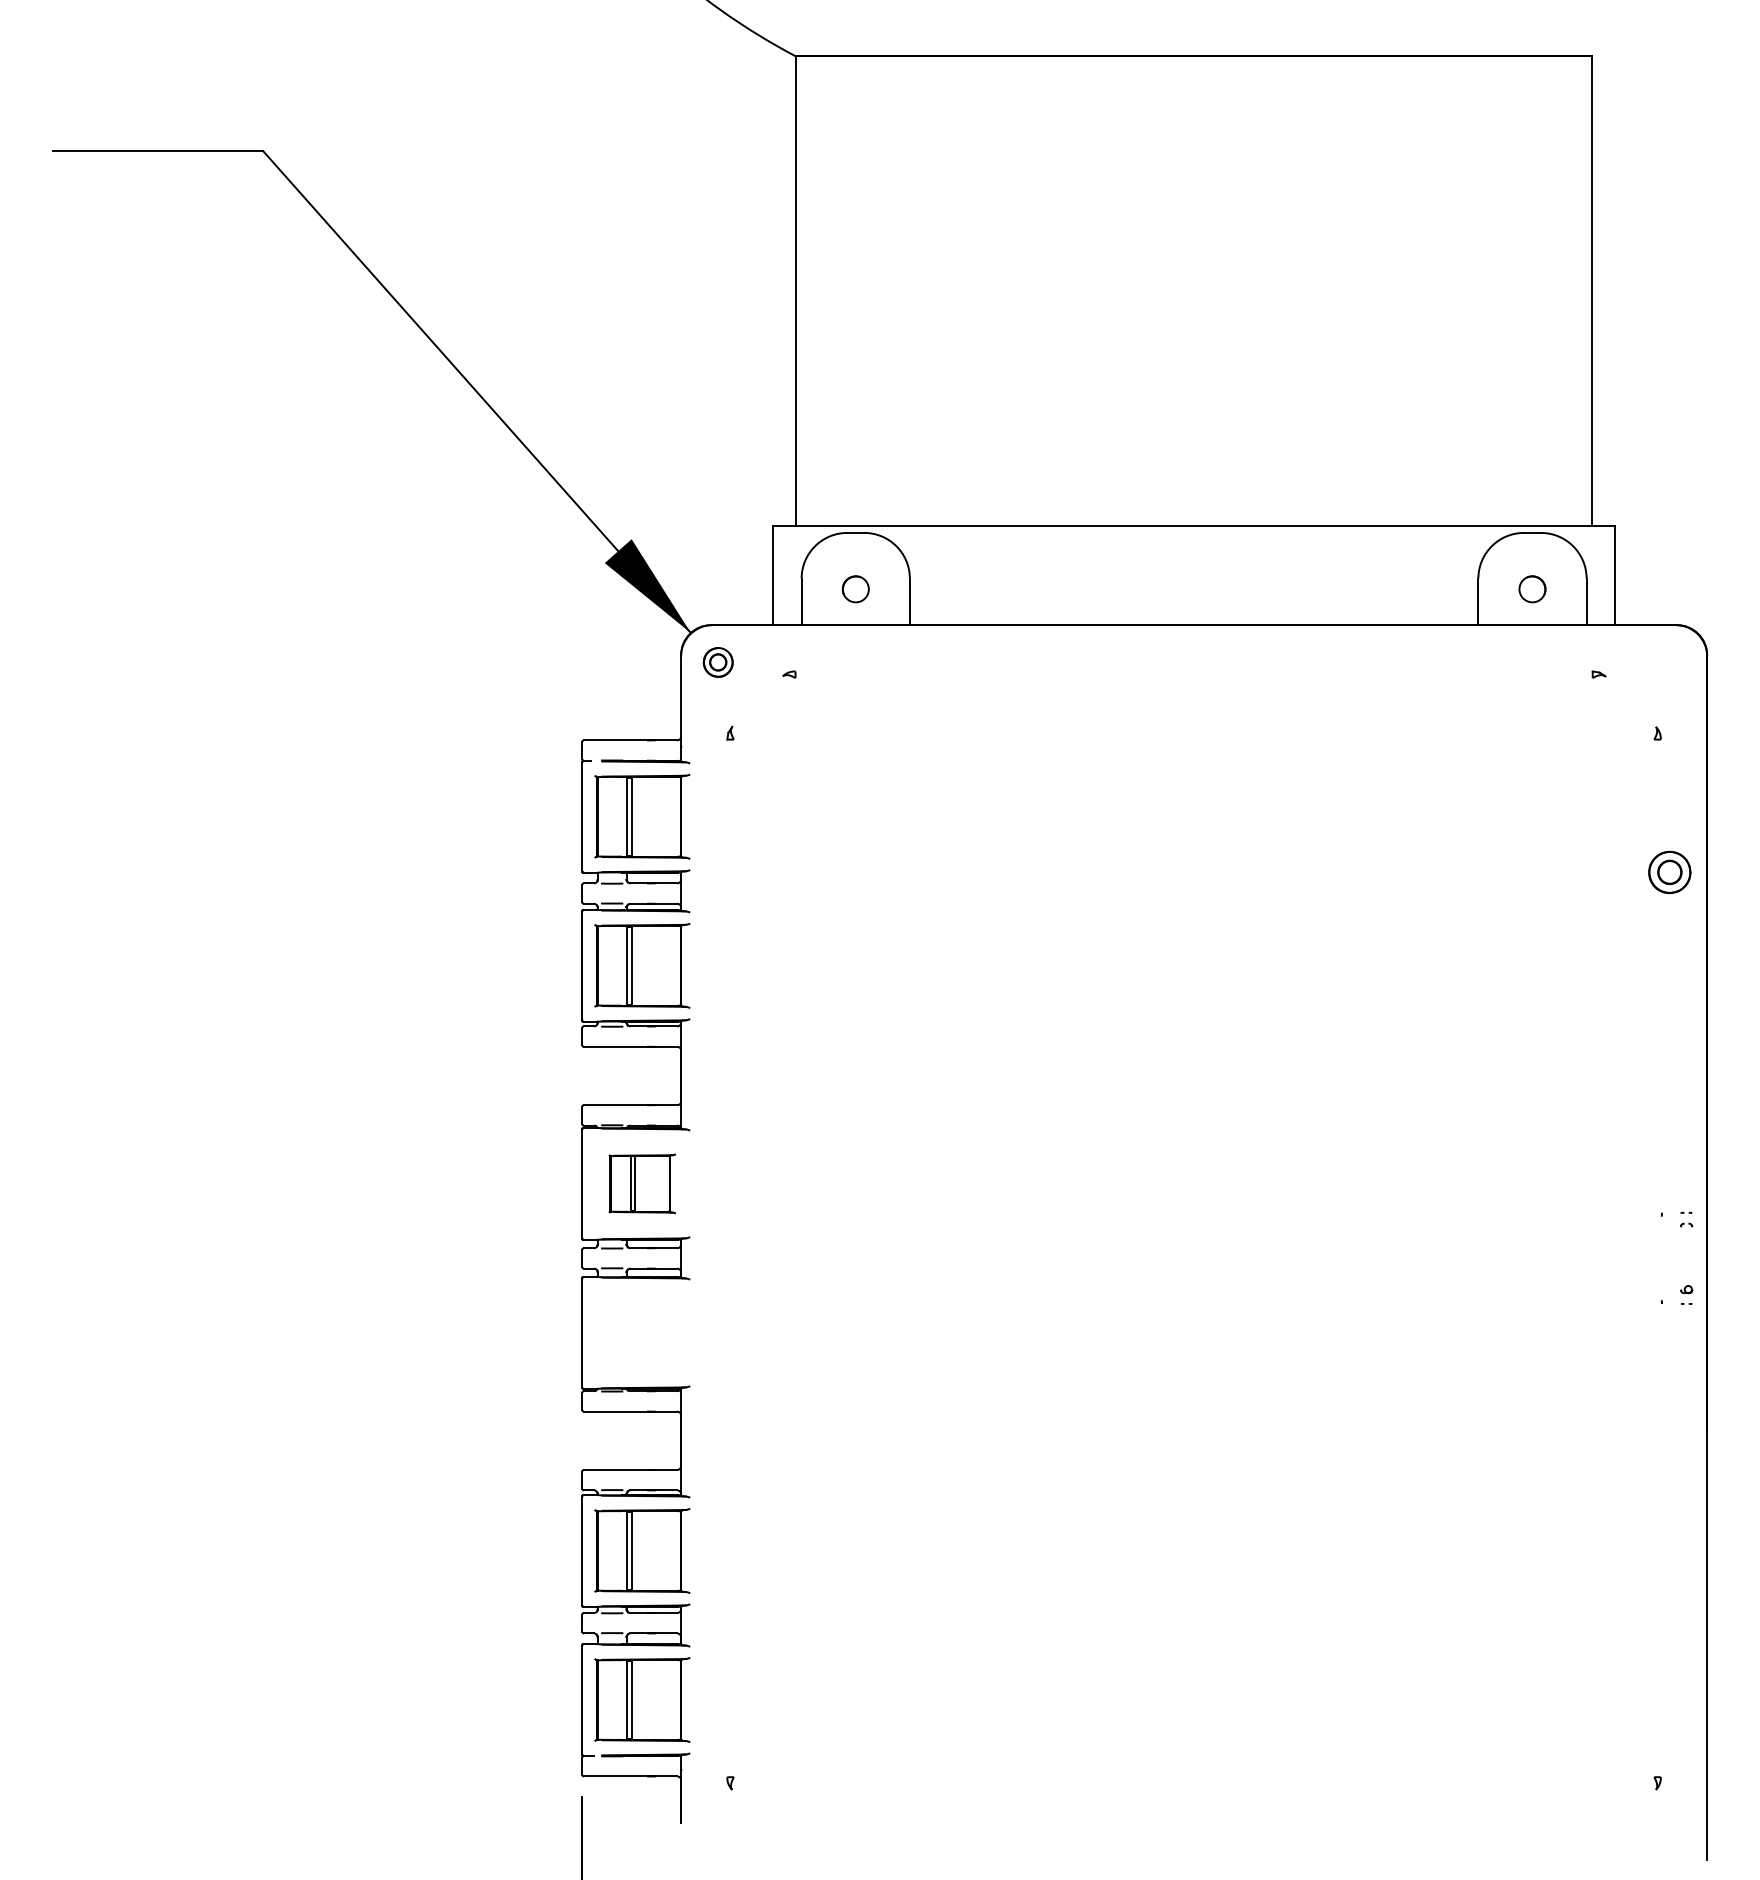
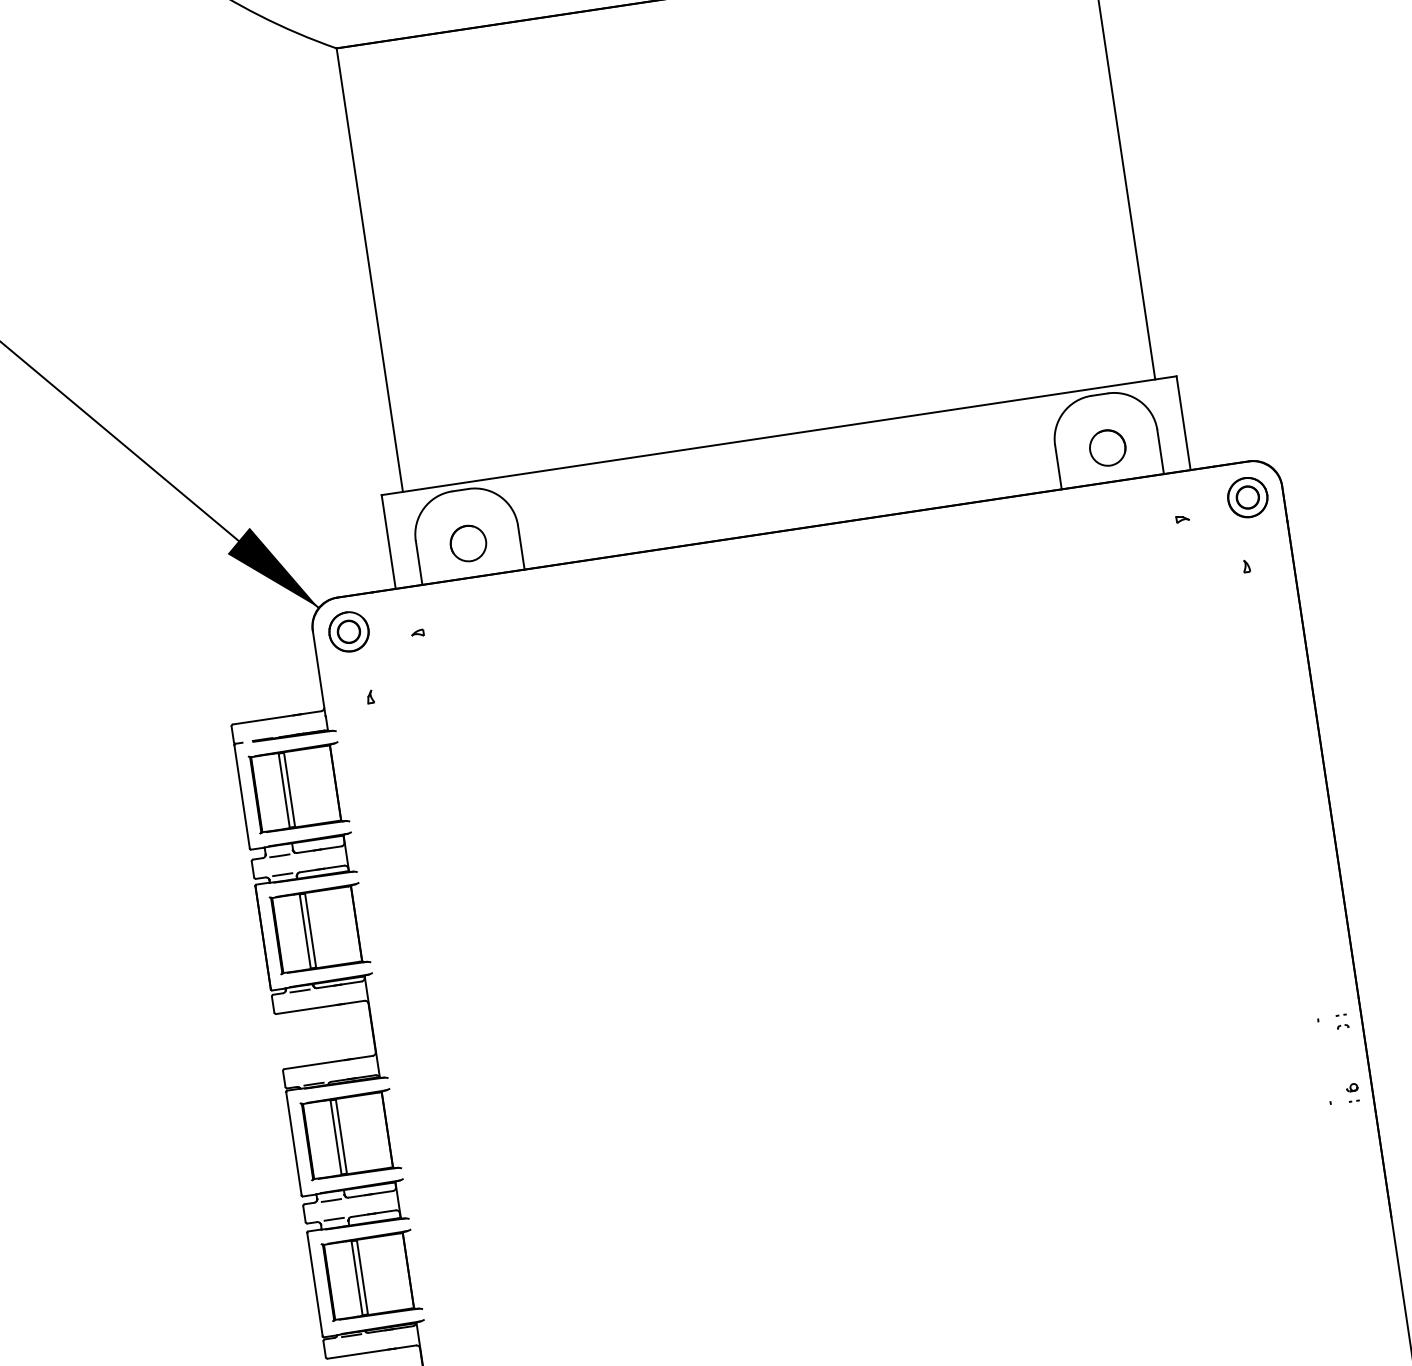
circle: (855, 588) -> (468, 542), size x1.43
circle: (1532, 588) -> (1107, 447), size x1.43
part: (717, 662) -> (348, 632), size x1.43
part: (1669, 872) -> (1247, 497), moved
part: (642, 1183) -> (350, 1134), size x1.43
part: (642, 1332) -> (371, 1275), added

